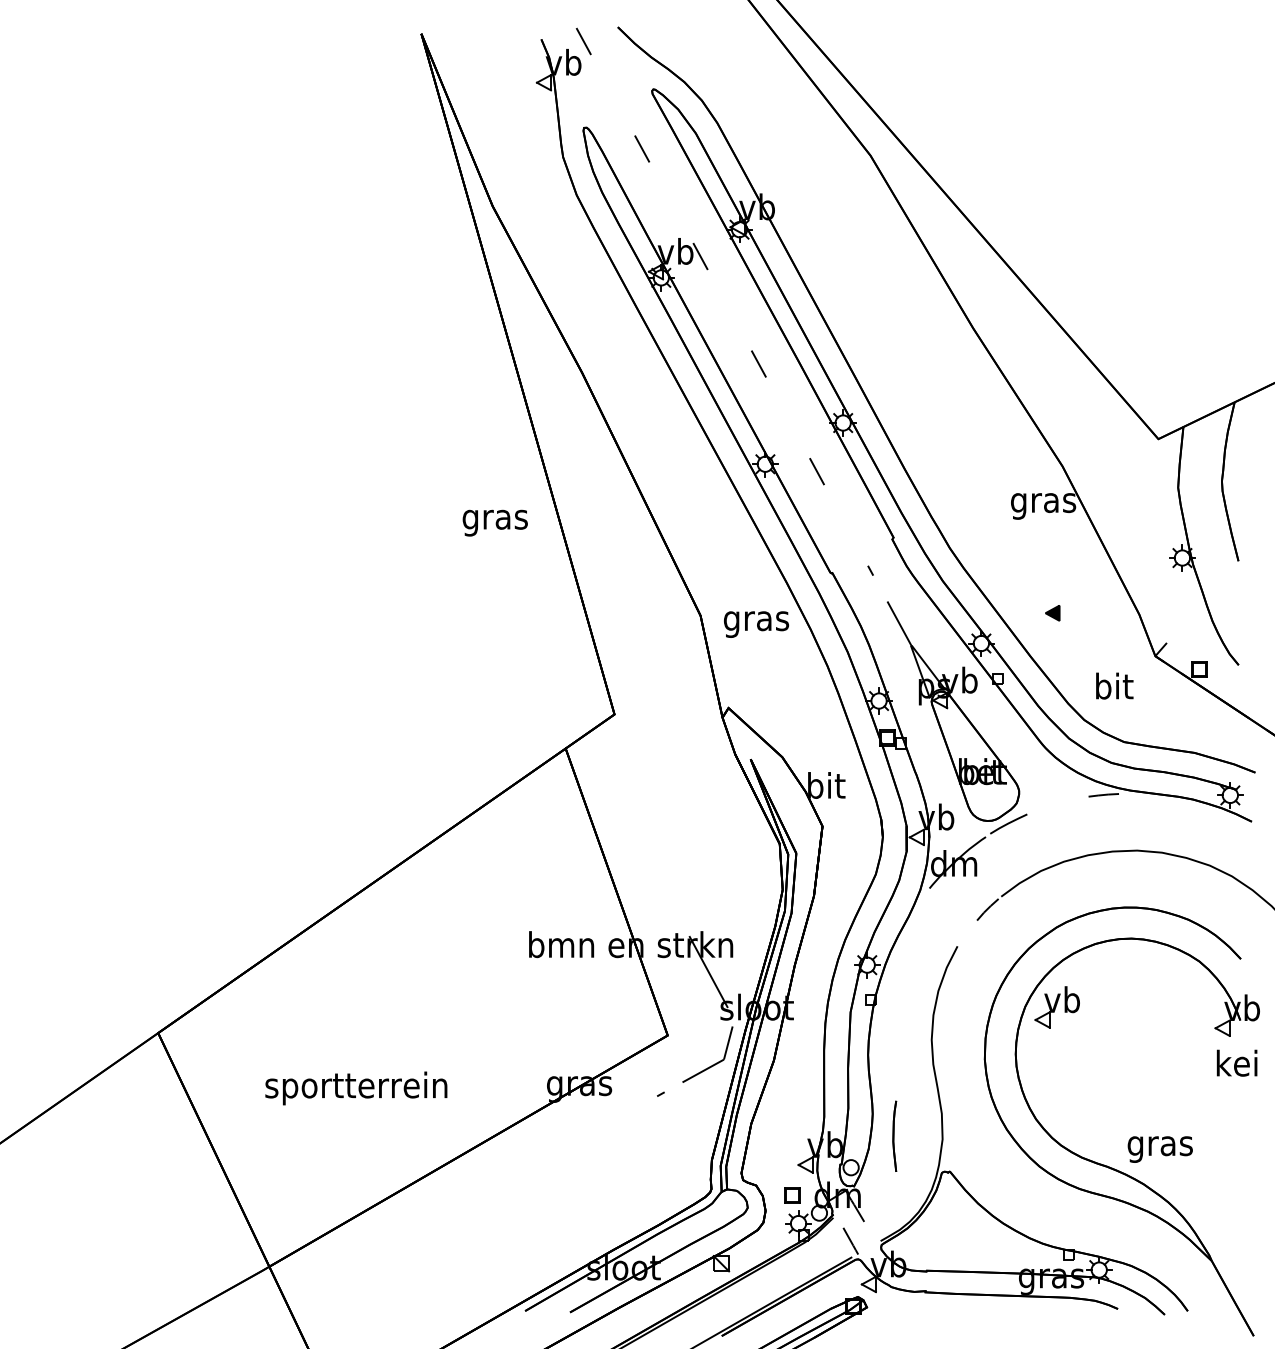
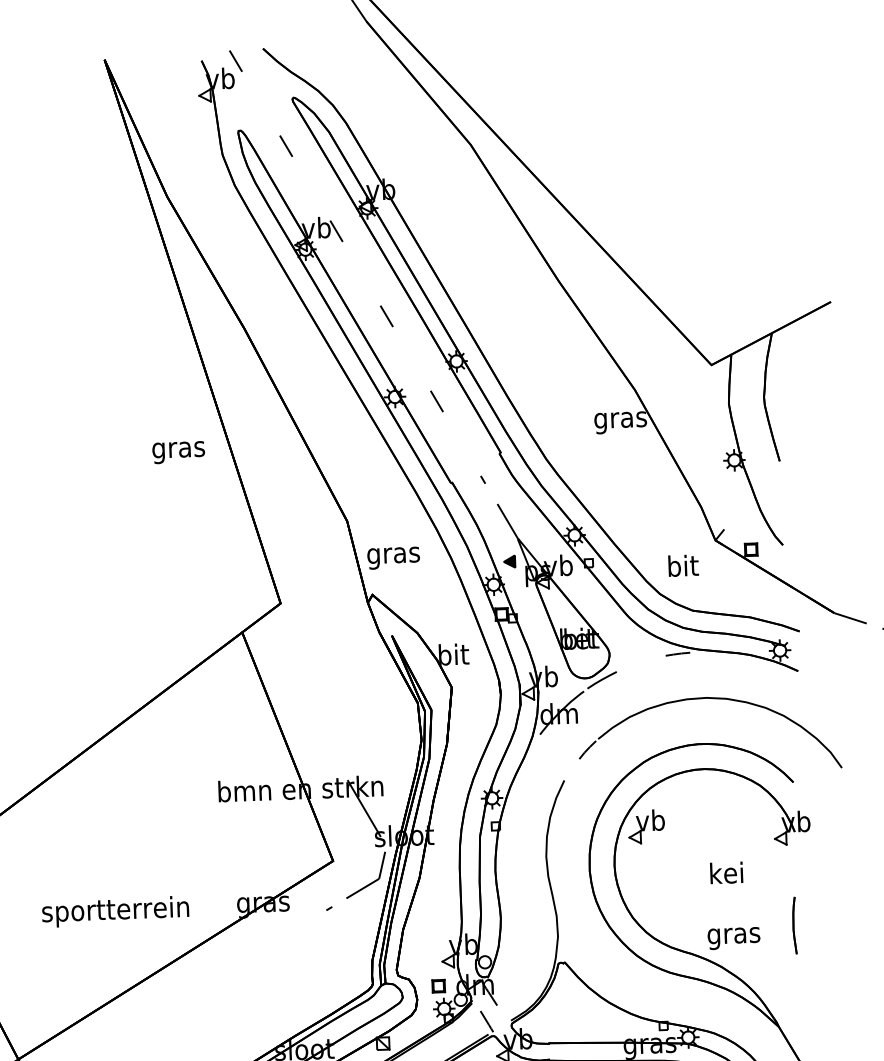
part: (1052, 613) -> (509, 561), moved
text: (756, 624) -> (393, 558), moved
text: (1236, 1062) -> (726, 872), moved
text: (356, 1088) -> (115, 911), moved
part: (894, 1135) -> (794, 924), moved

